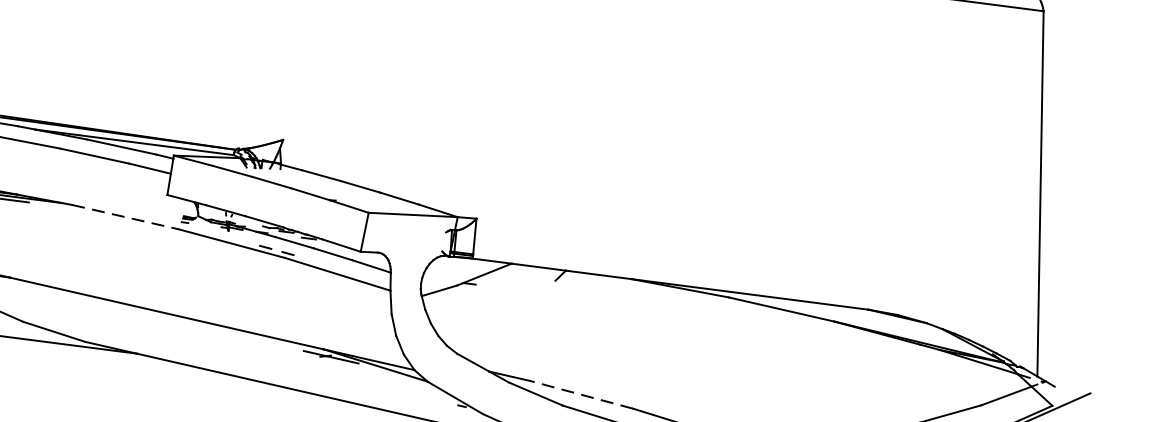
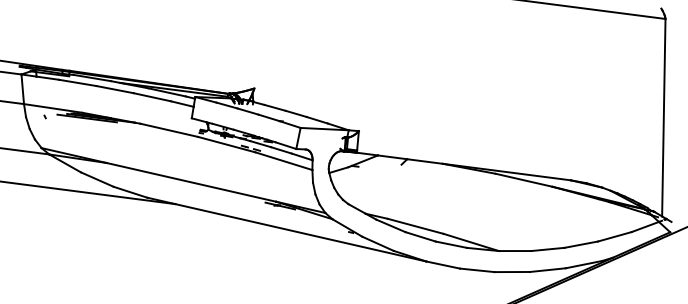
line: (126, 217) -> (169, 130), dashed -> solid
line: (581, 395) -> (415, 226), dashed -> solid

